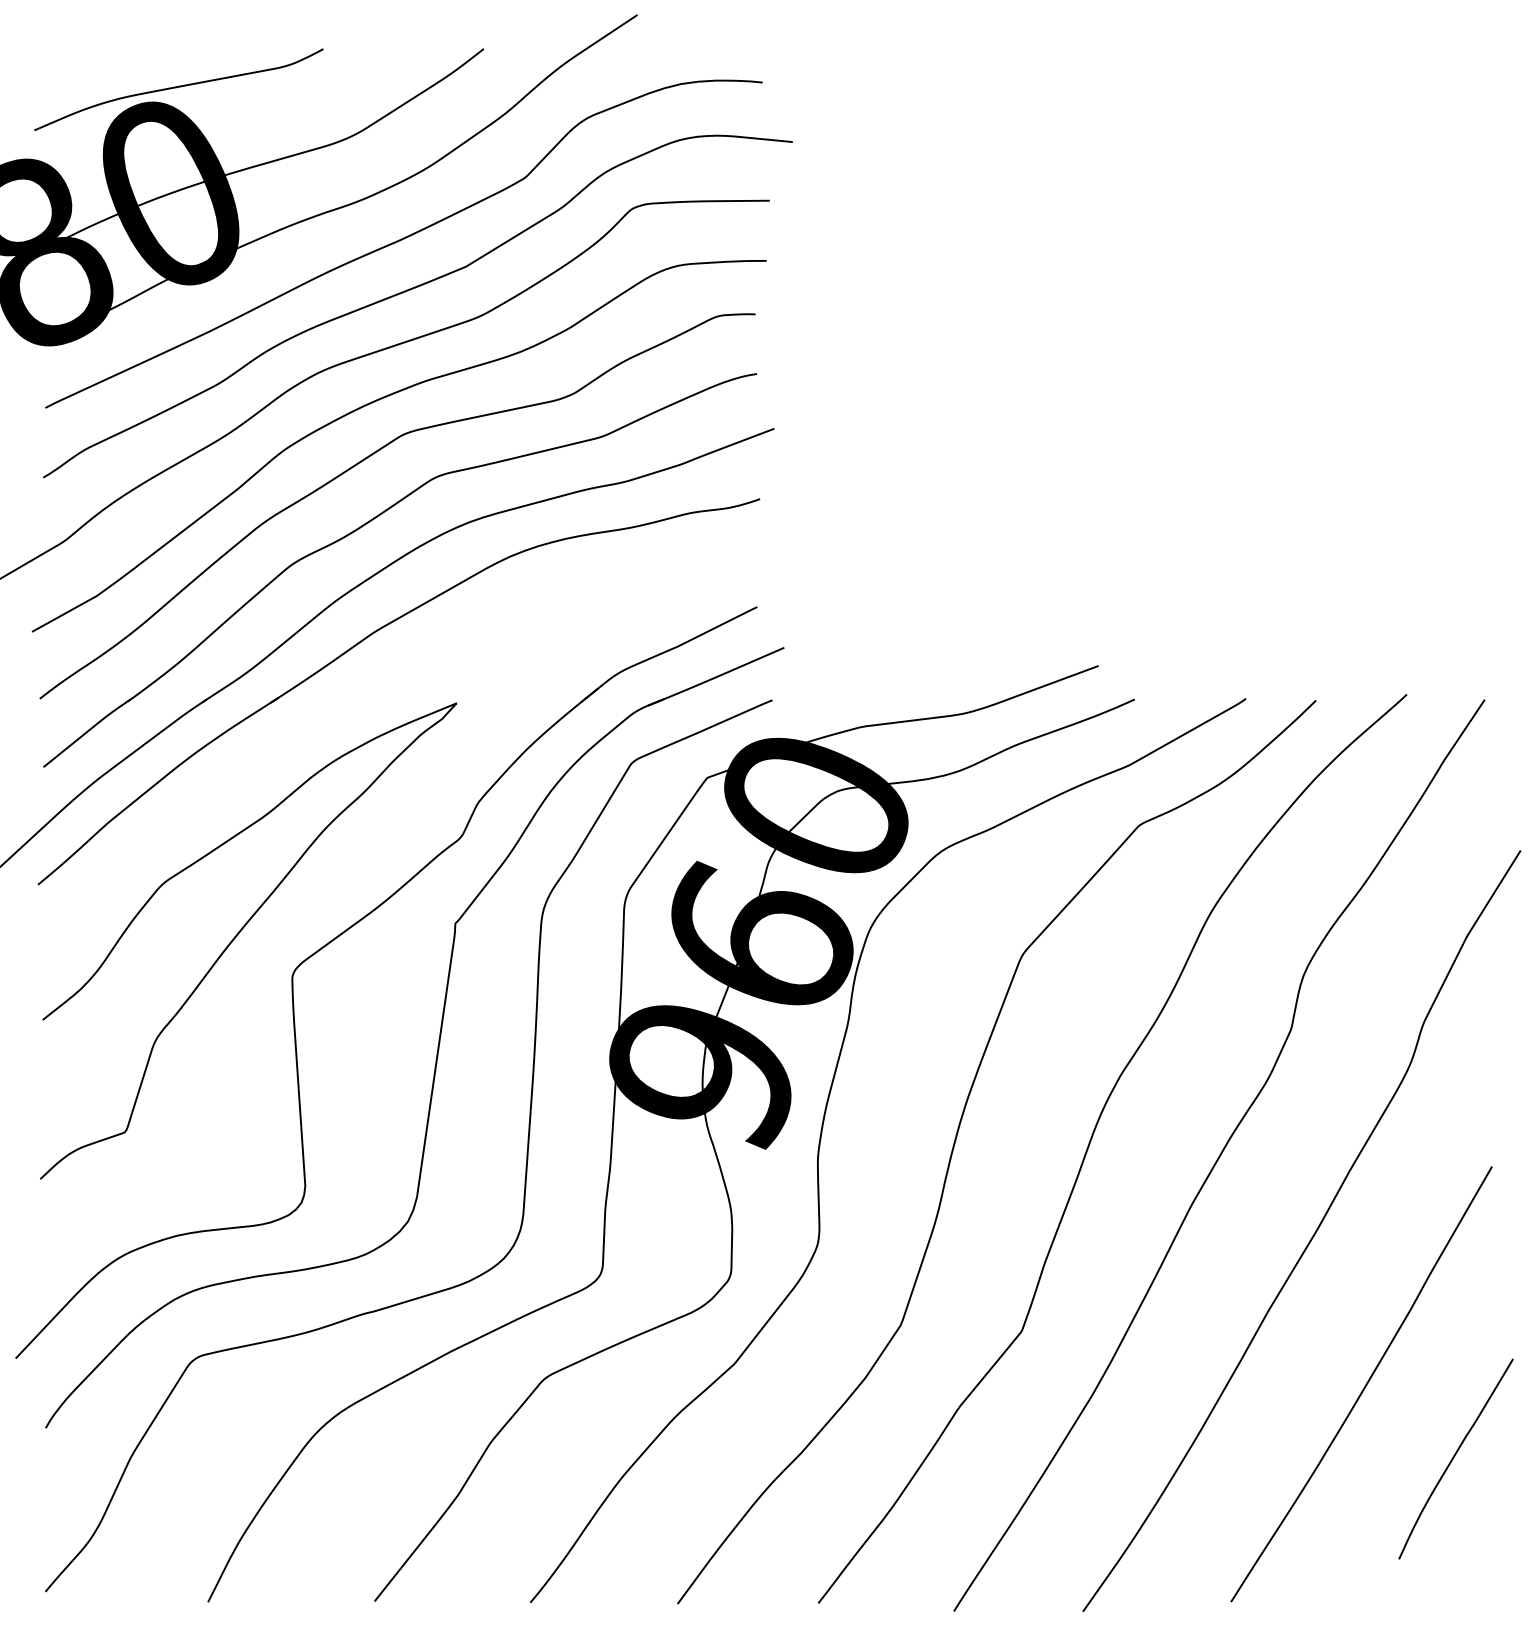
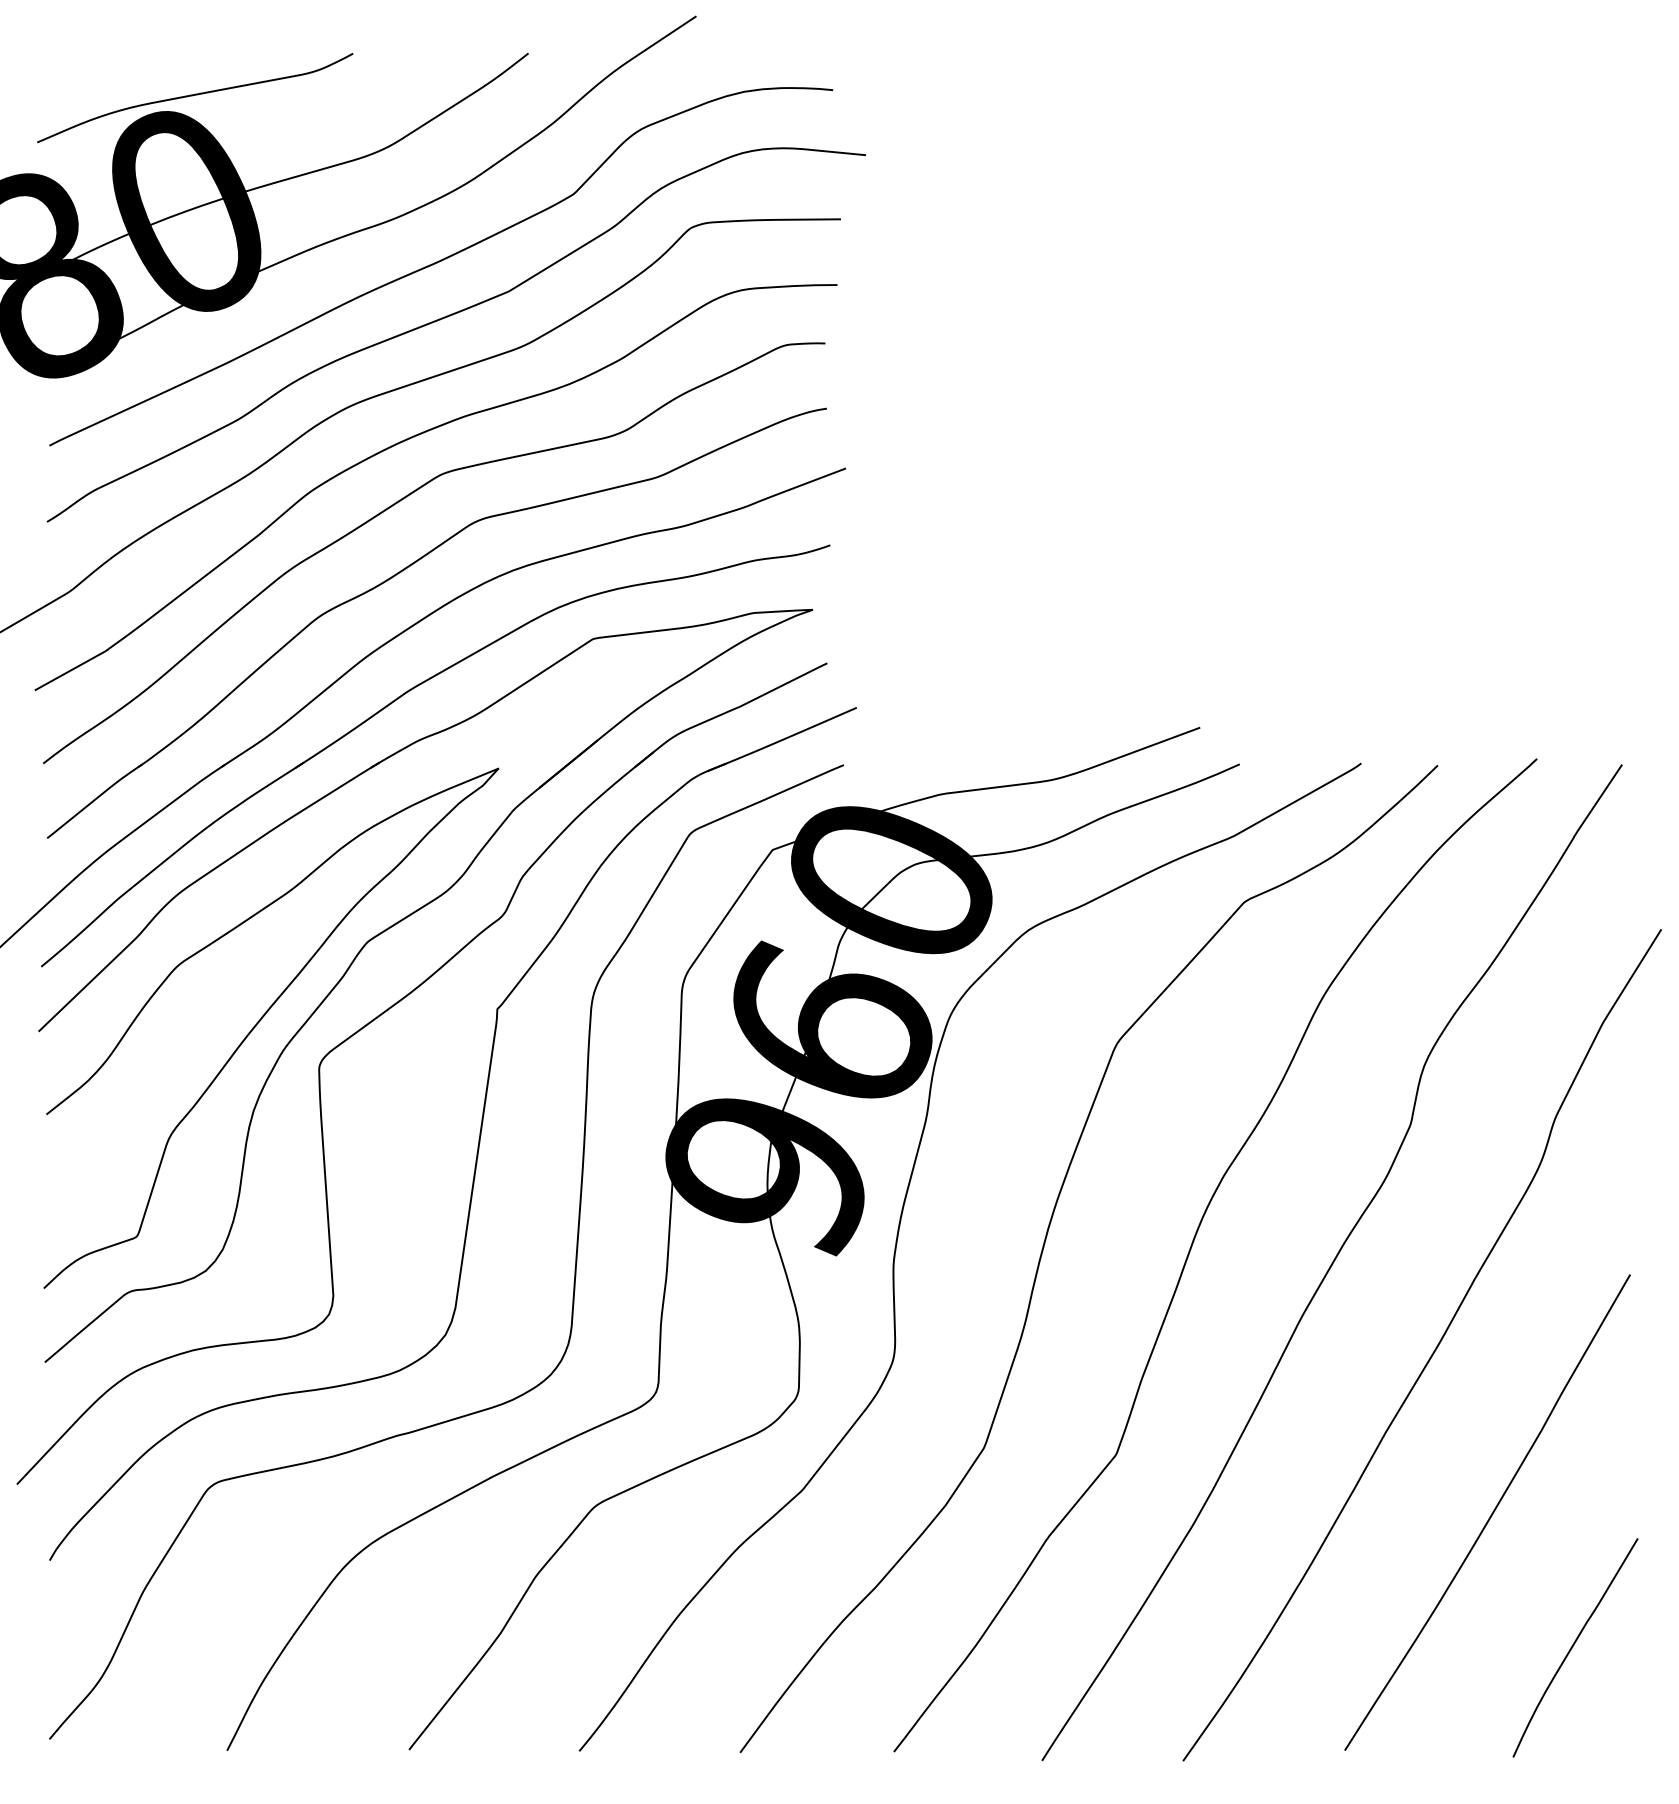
part: (355, 851) -> (388, 930), added
curve: (1454, 1457) -> (1573, 1646), moved

